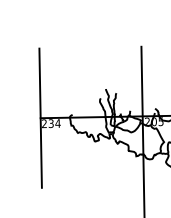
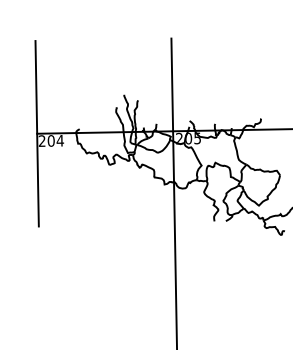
text: (50, 123) -> (50, 140), 234 -> 204

